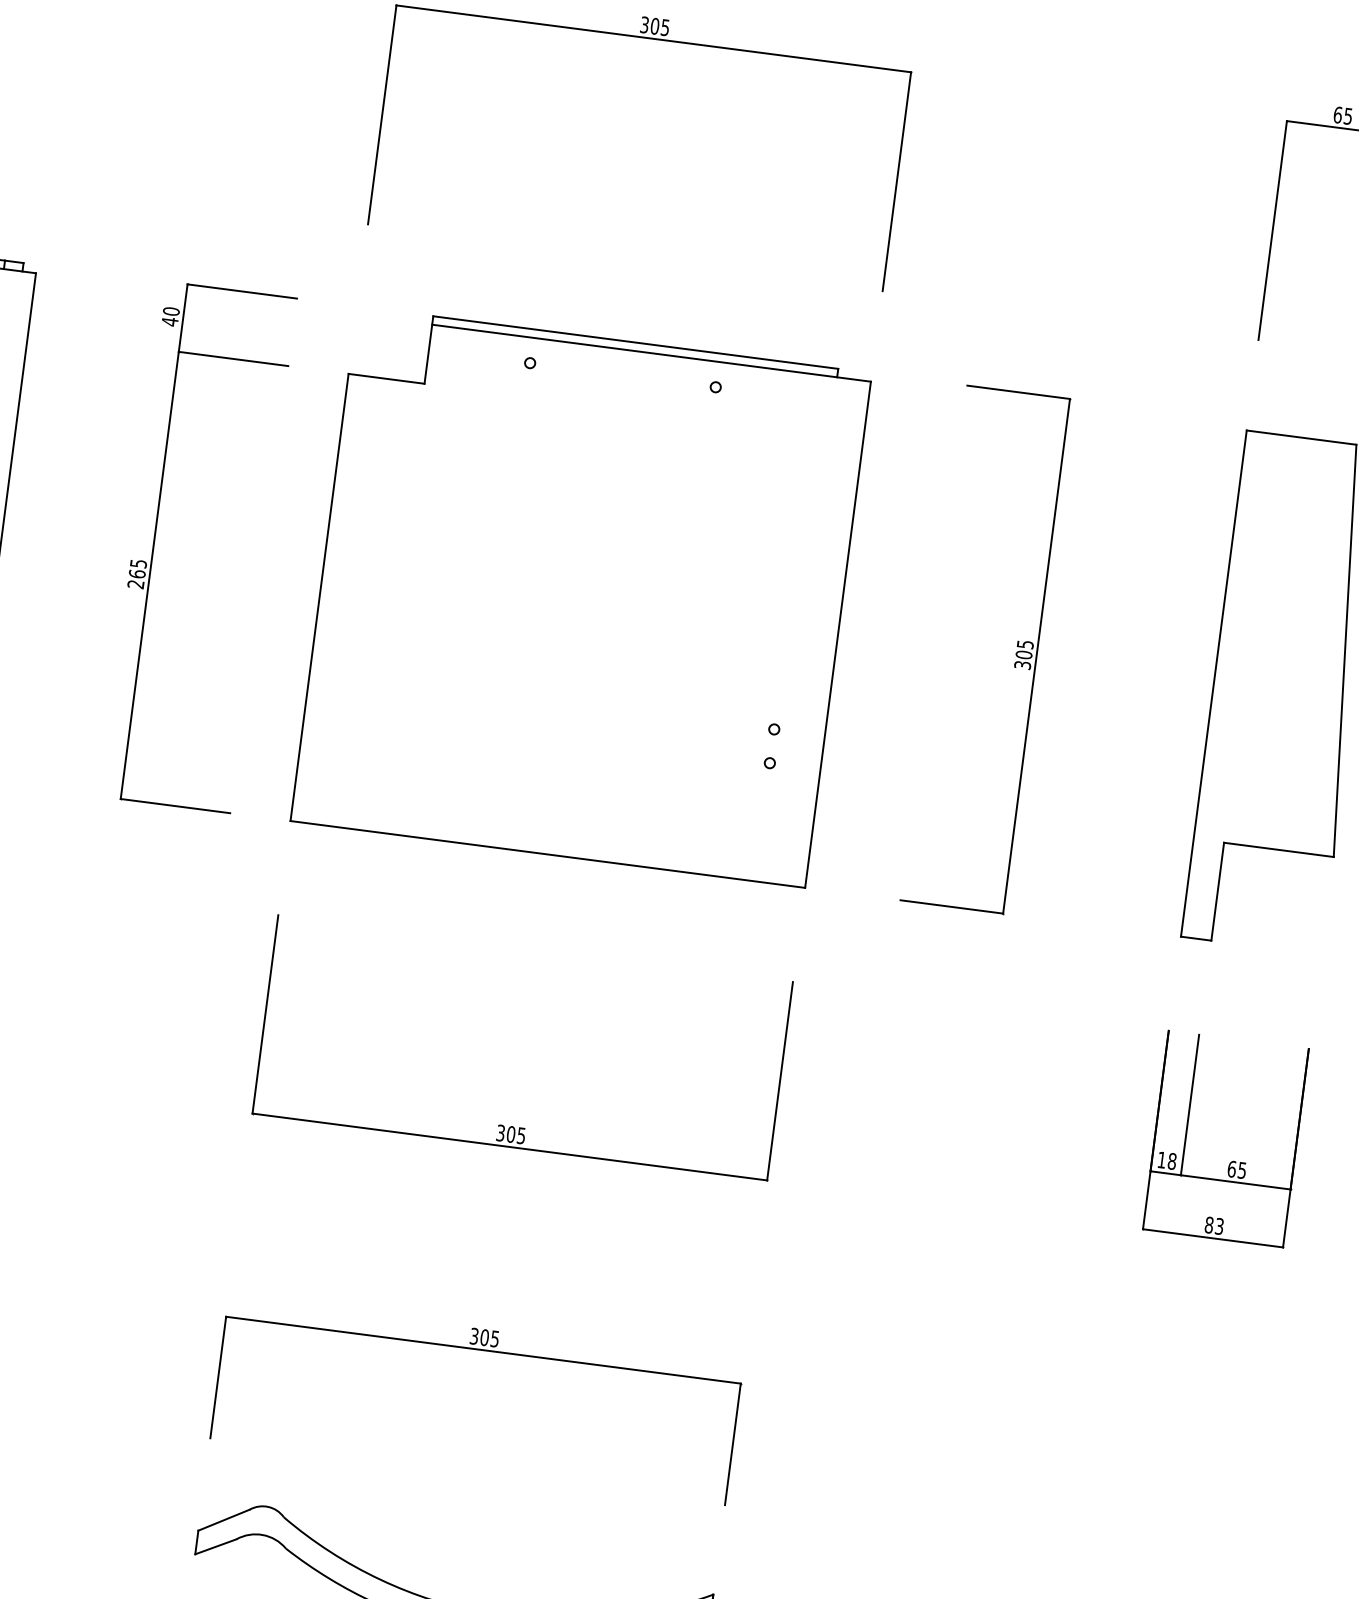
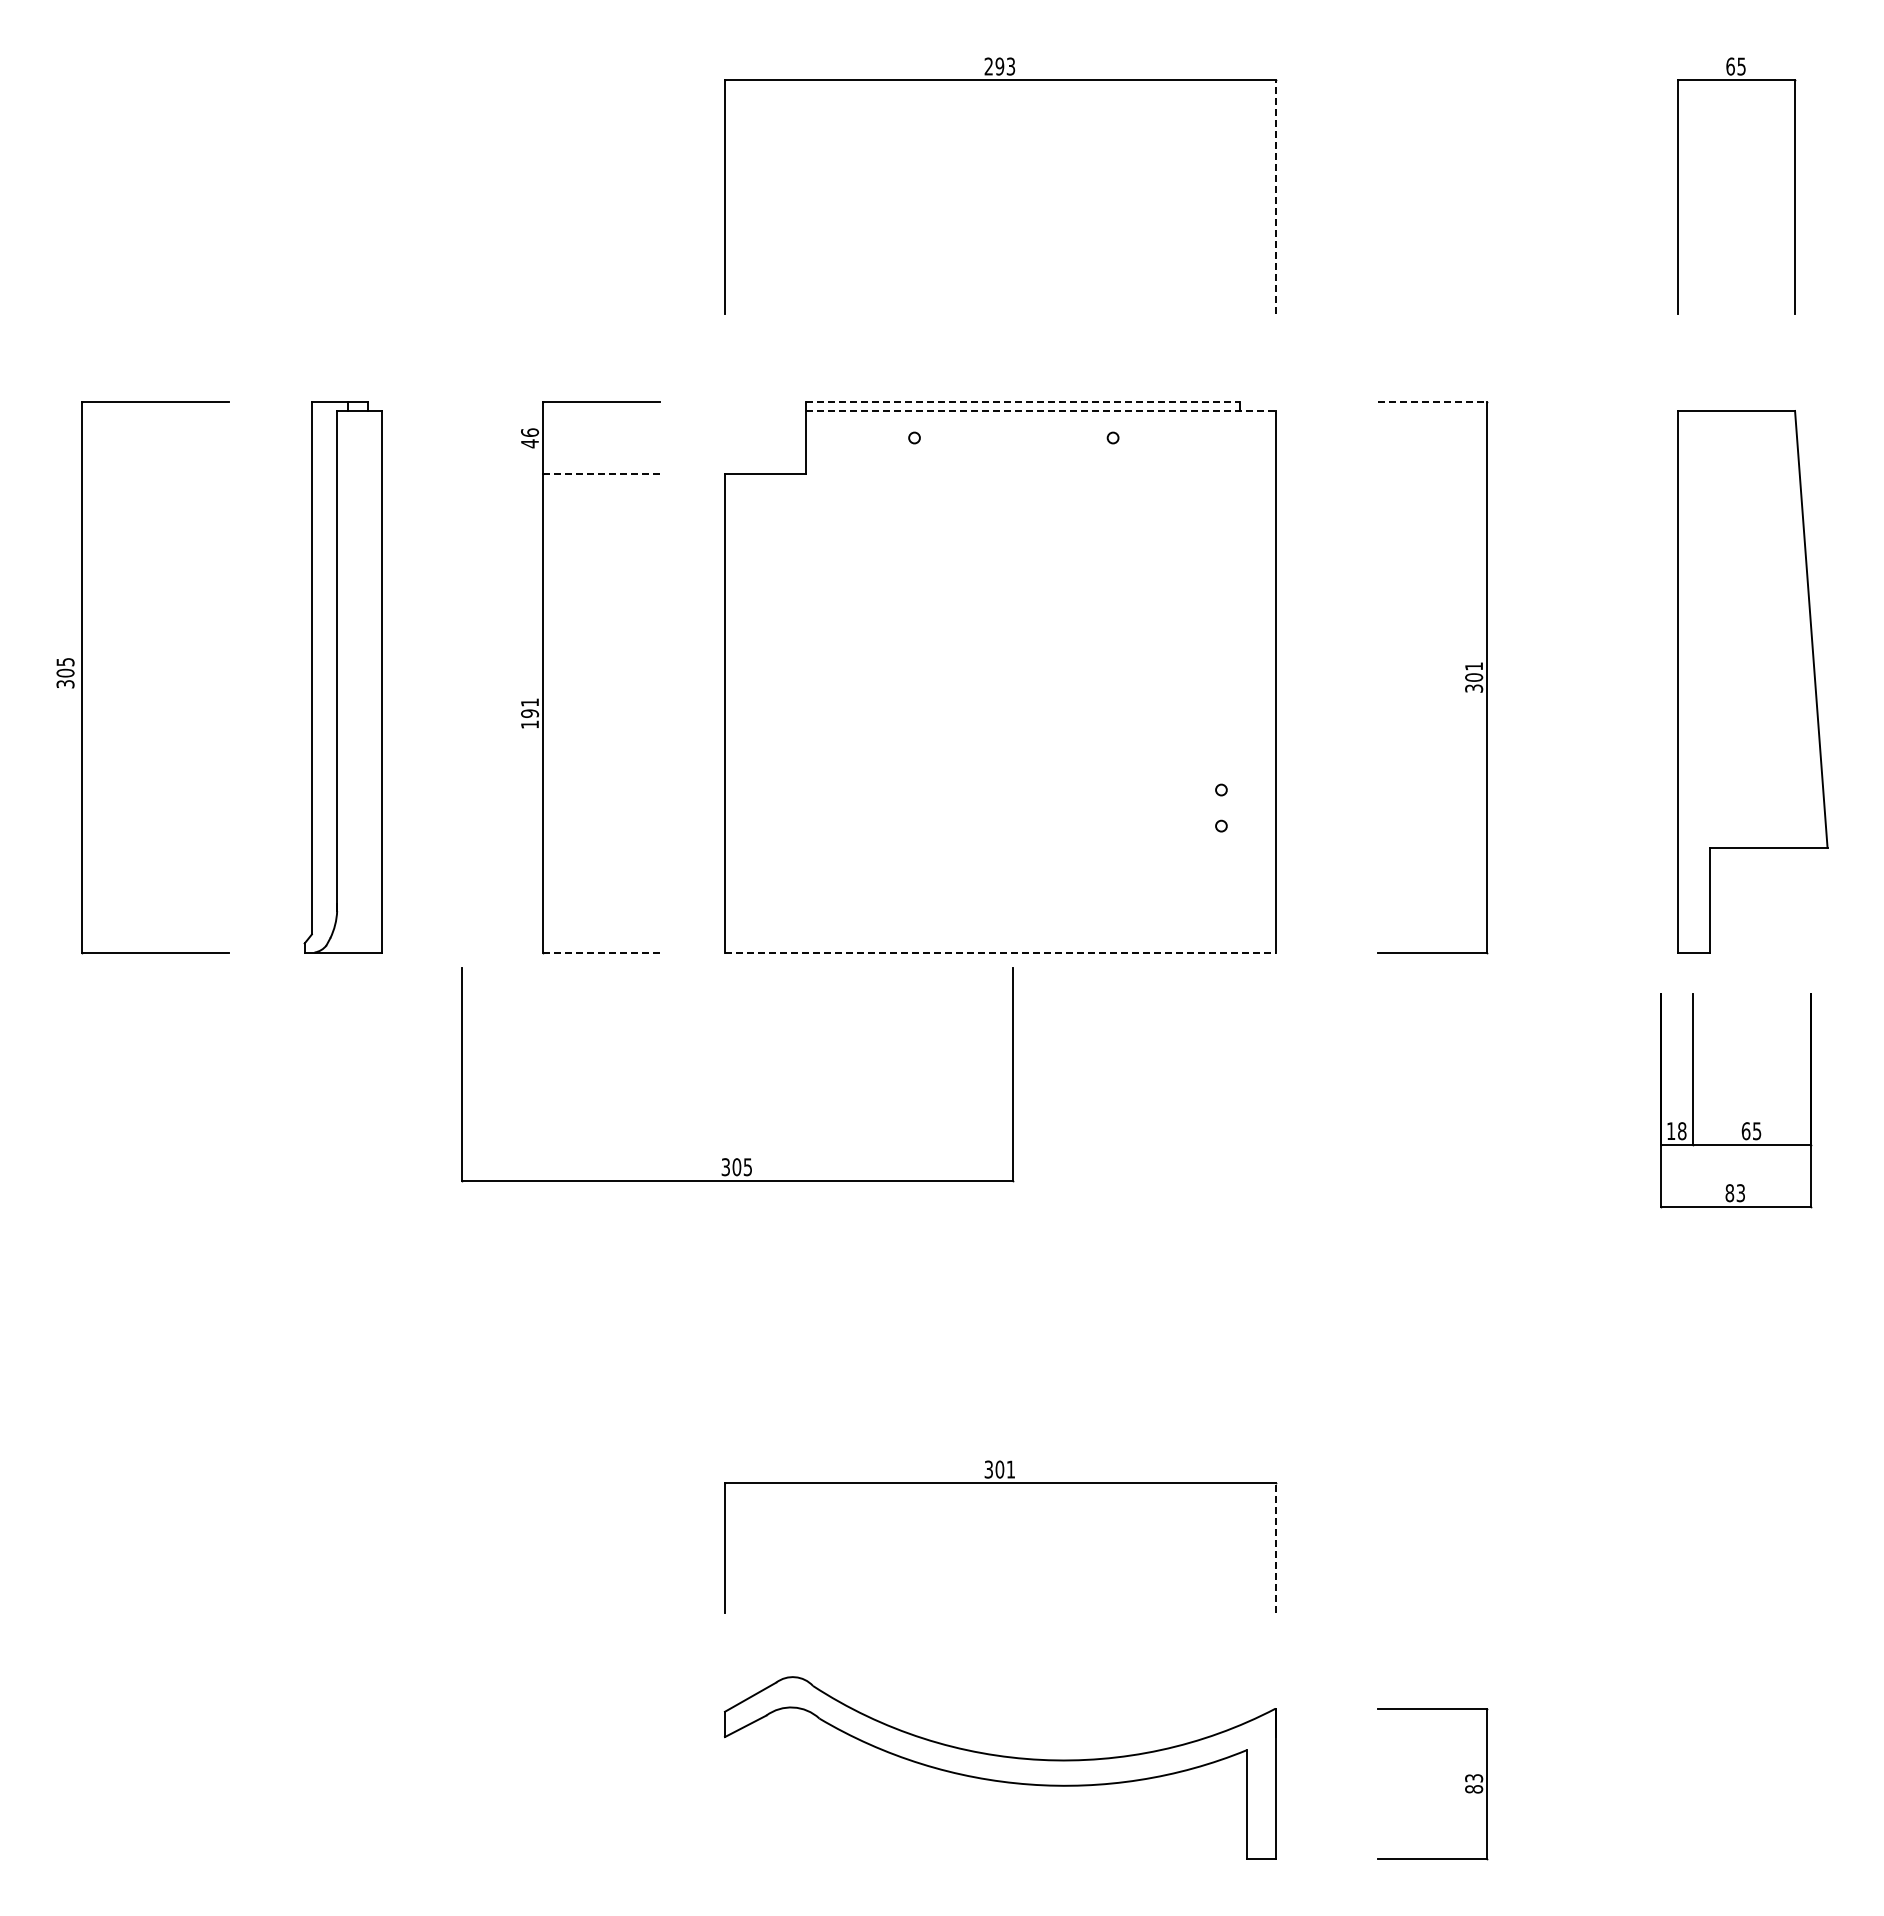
text: (654, 26) -> (999, 66), 305 -> 293
line: (896, 181) -> (1275, 196), solid -> dashed
text: (170, 311) -> (529, 432), 40 -> 46
line: (635, 342) -> (1022, 401), solid -> dashed
line: (651, 352) -> (1040, 410), solid -> dashed
line: (233, 359) -> (601, 474), solid -> dashed
line: (1018, 391) -> (1432, 401), solid -> dashed
text: (137, 574) -> (530, 713), 265 -> 191
text: (1025, 644) -> (1474, 666), 305 -> 301
line: (175, 806) -> (601, 952), solid -> dashed
line: (548, 854) -> (1000, 952), solid -> dashed
part: (512, 1126) -> (737, 1158), moved
part: (1232, 1161) -> (1745, 1122), moved
text: (494, 1338) -> (1010, 1469), 305 -> 301
line: (732, 1443) -> (1275, 1547), solid -> dashed

